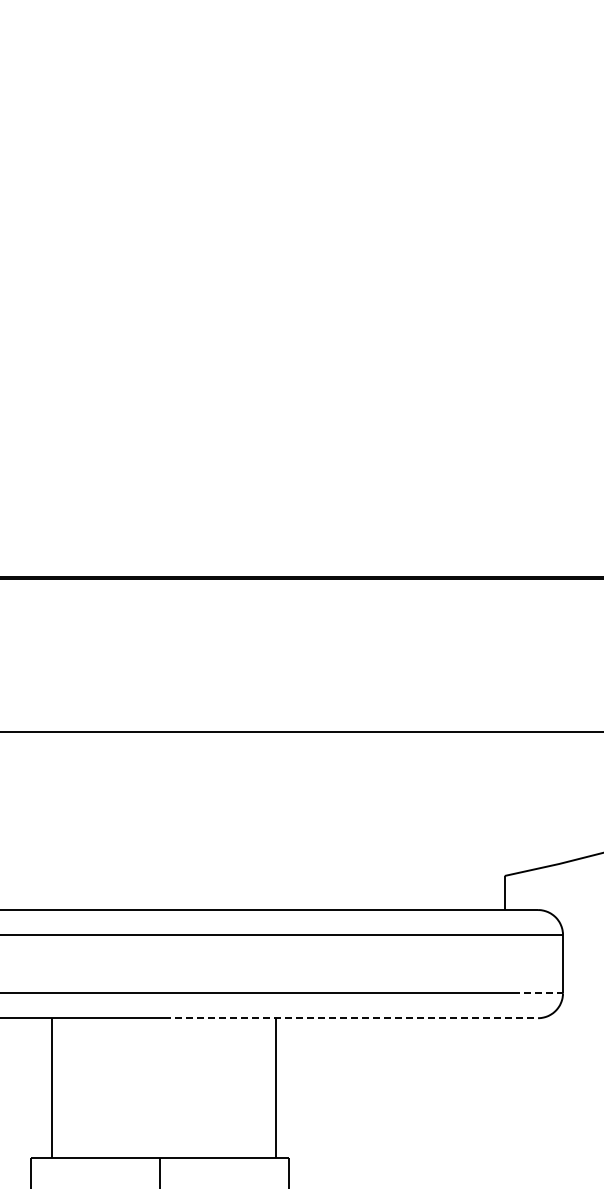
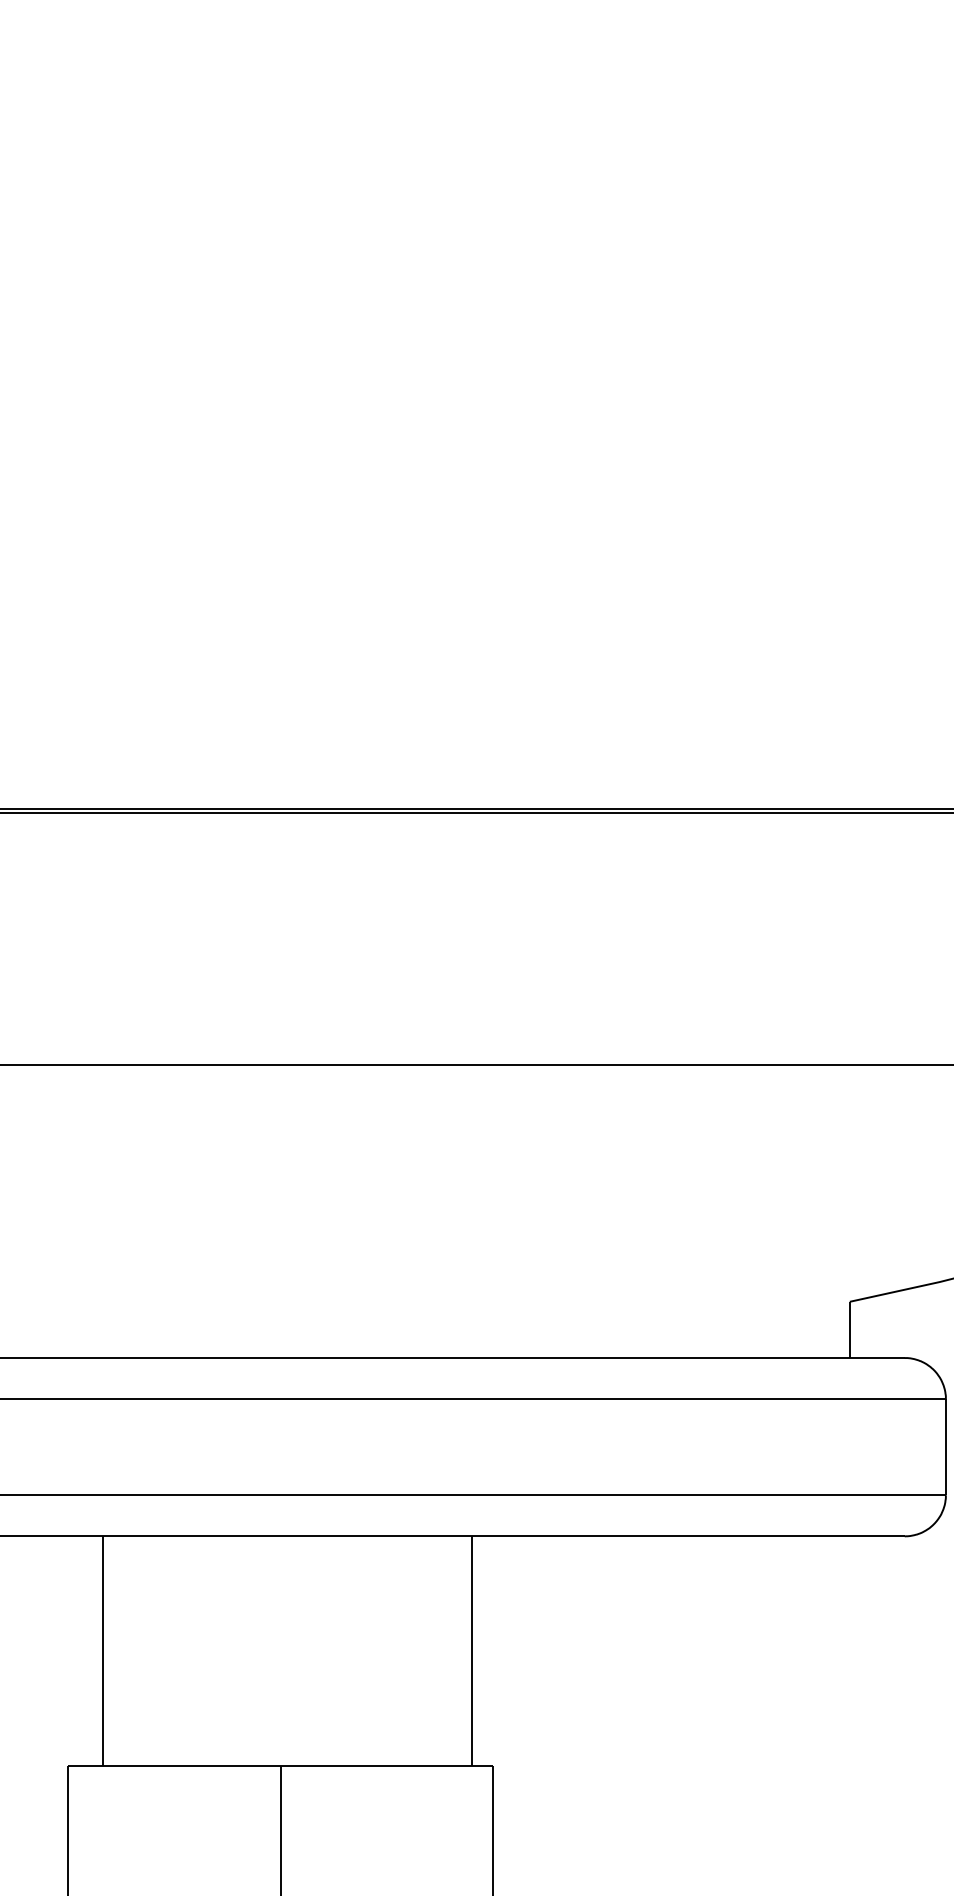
line: (538, 993) -> (905, 1495), dashed -> solid
line: (351, 1018) -> (597, 1536), dashed -> solid

